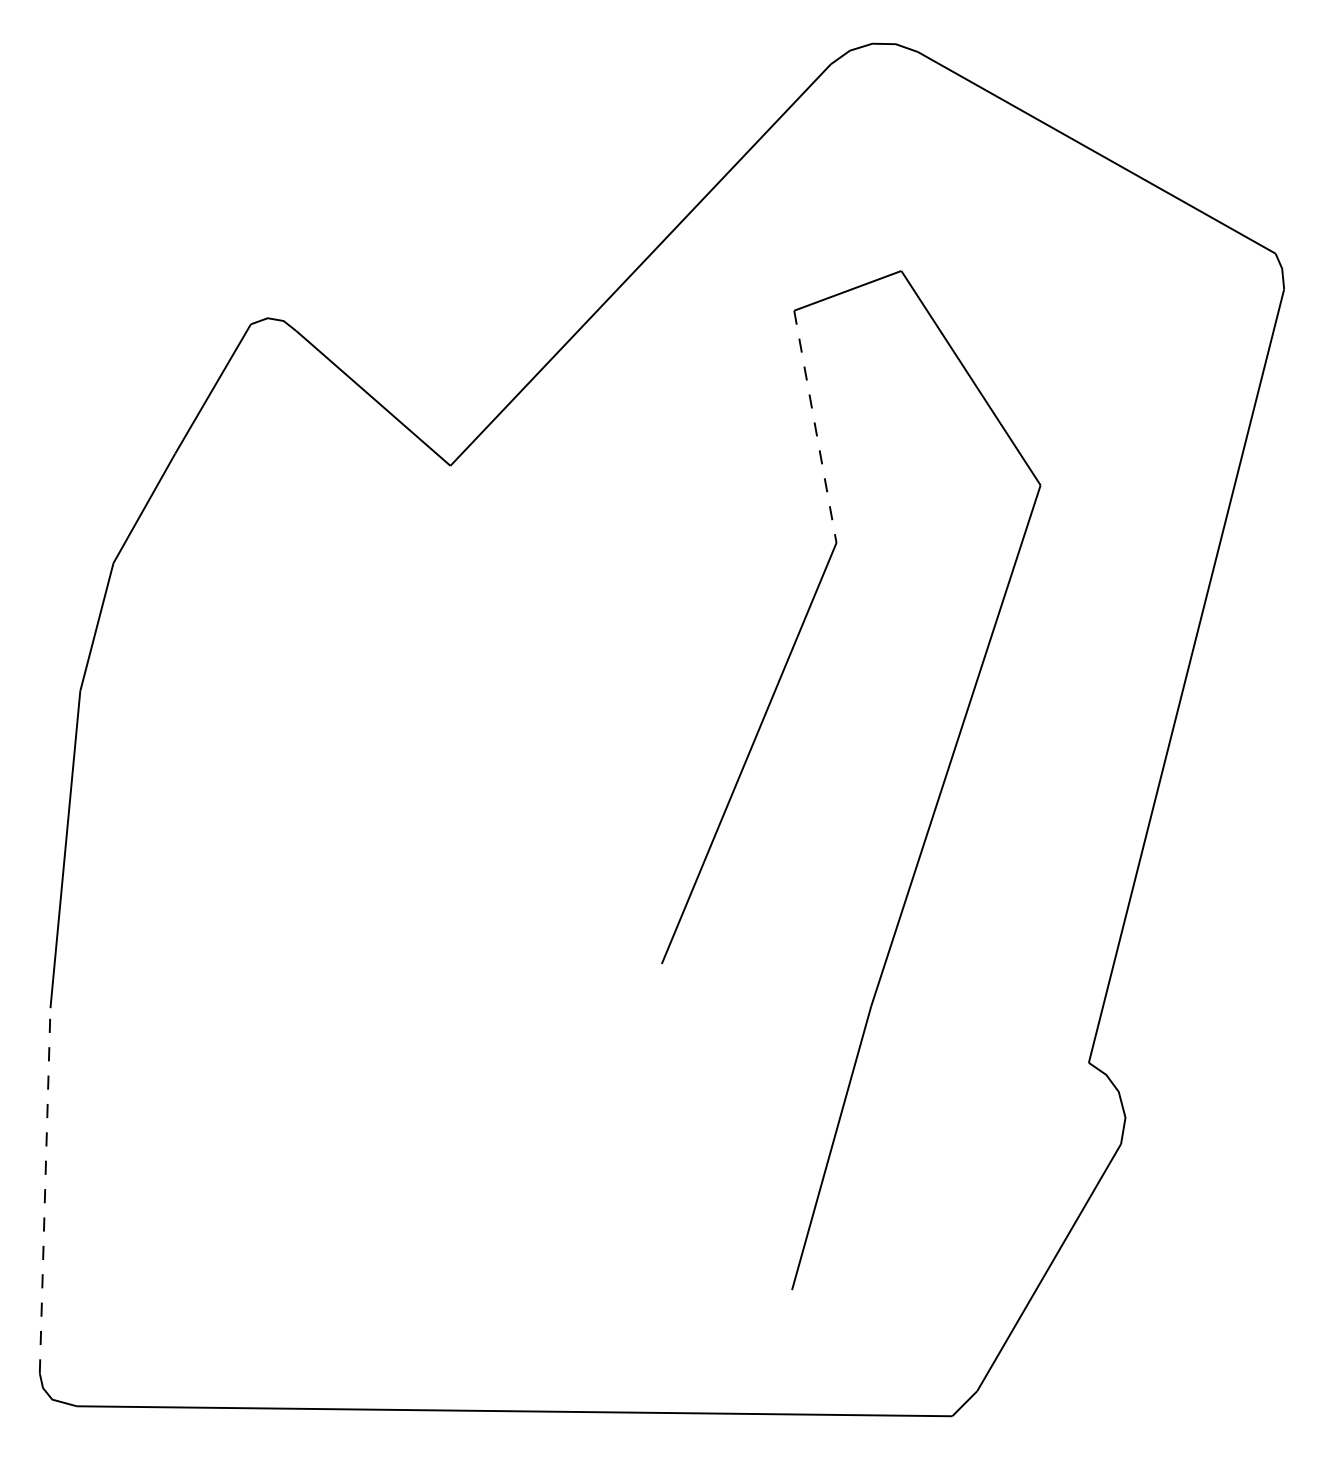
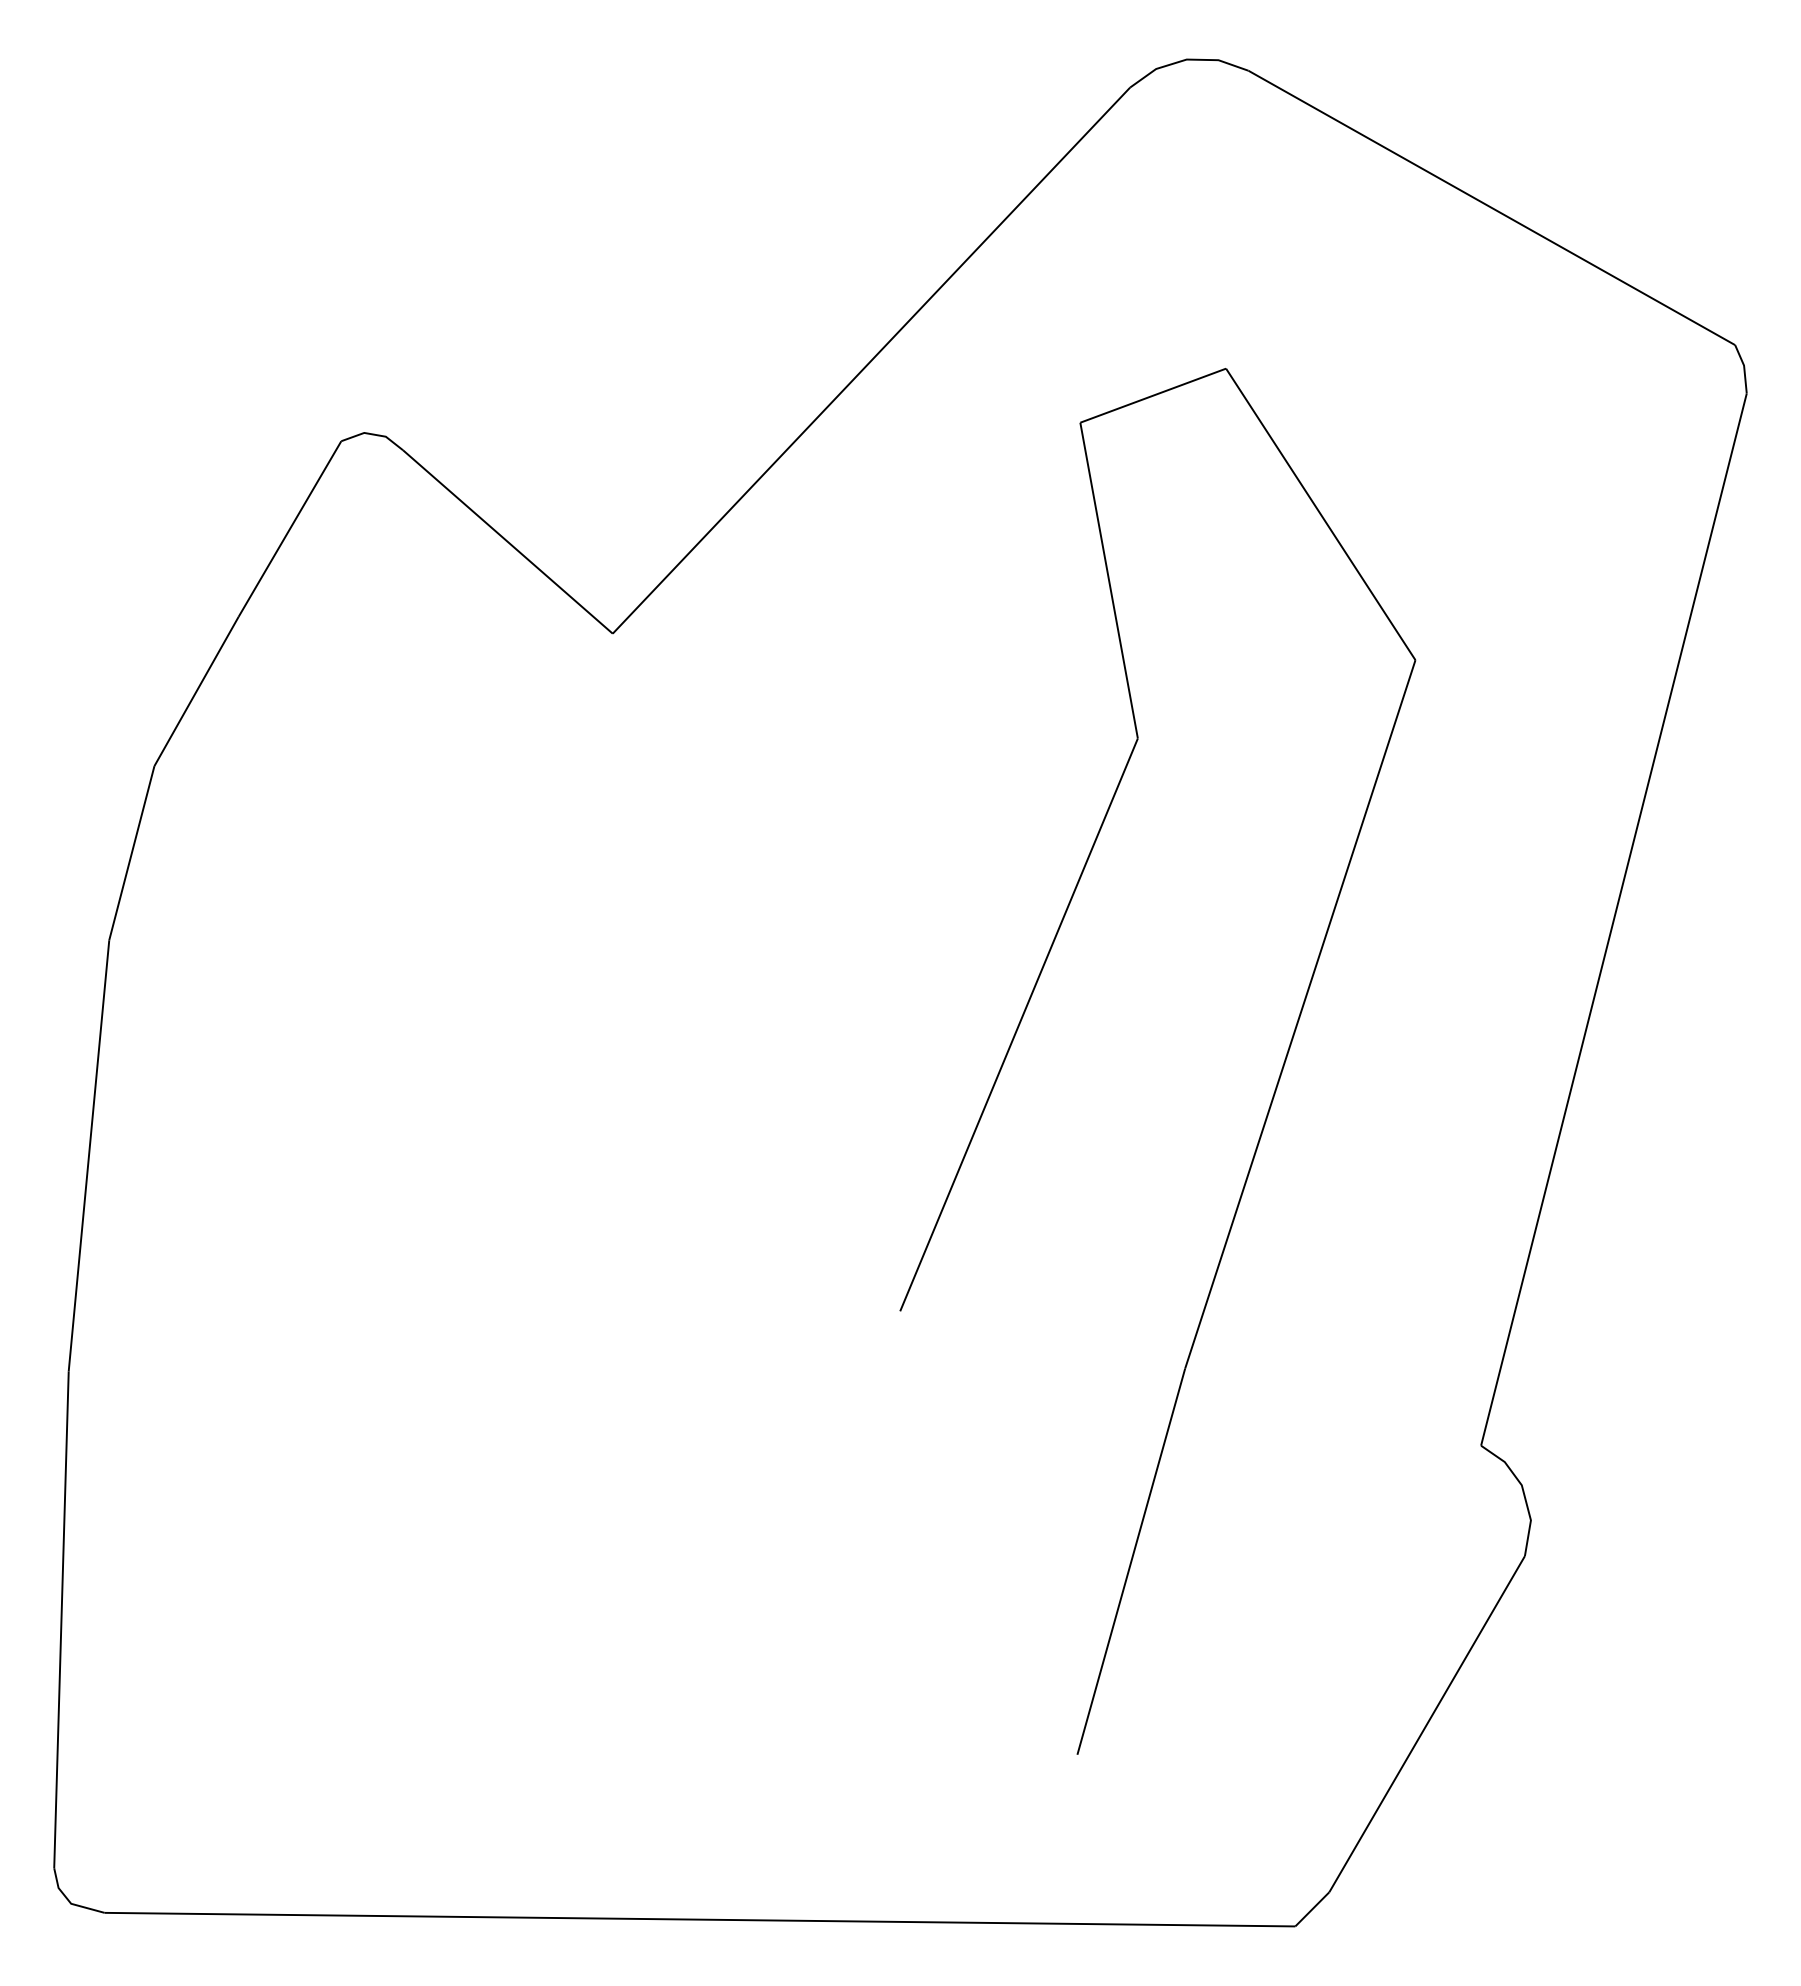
line: (815, 426) -> (1109, 580), dashed -> solid
line: (45, 1190) -> (61, 1619), dashed -> solid

